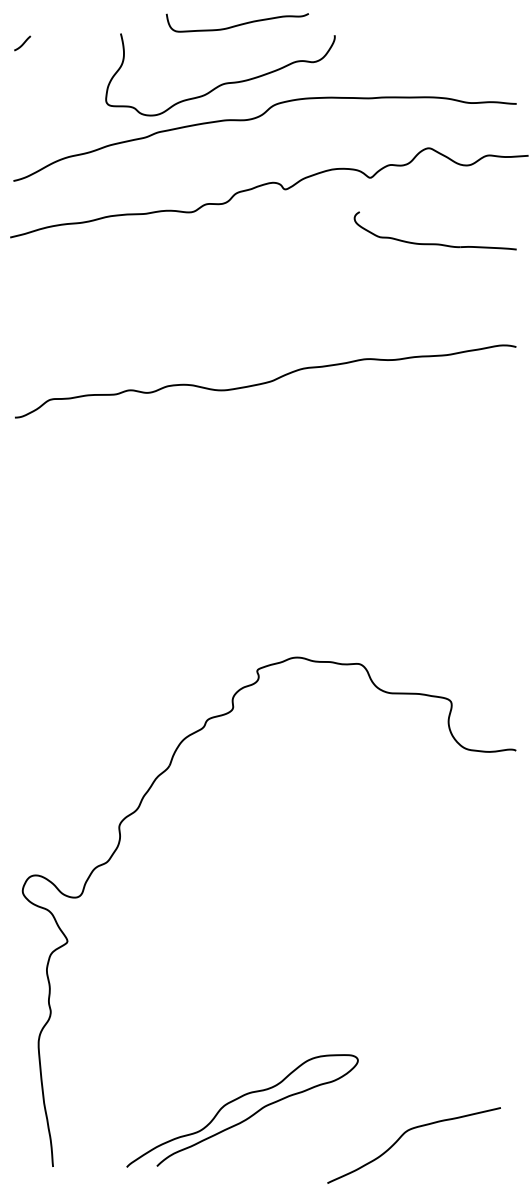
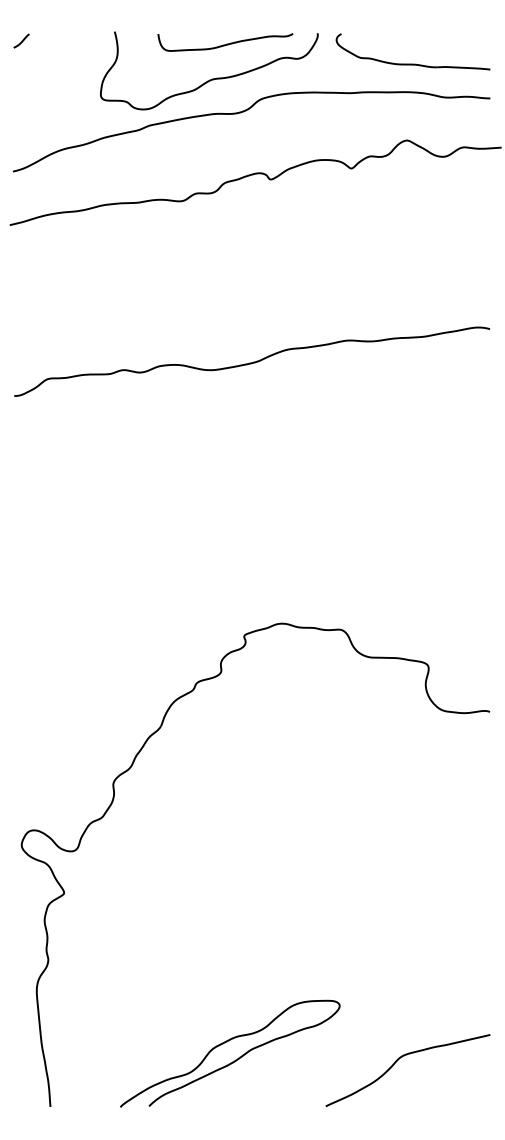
curve: (238, 23) -> (226, 43), moved
part: (434, 243) -> (412, 63), moved
curve: (404, 1134) -> (398, 1060), moved

